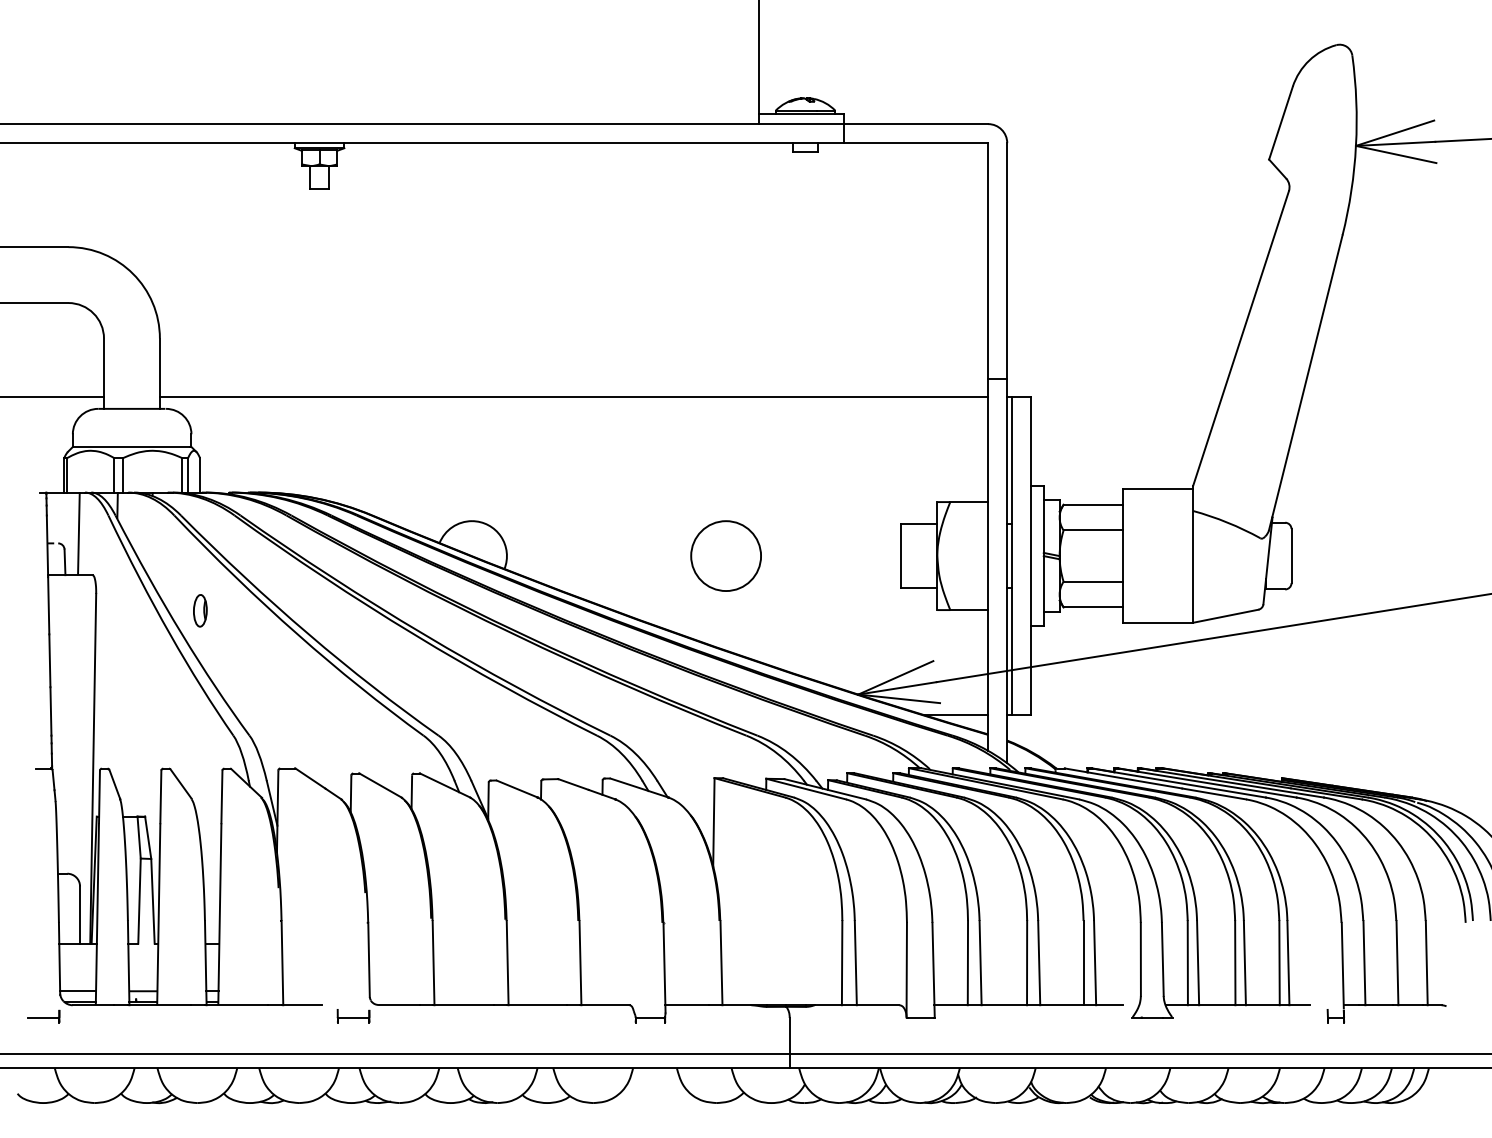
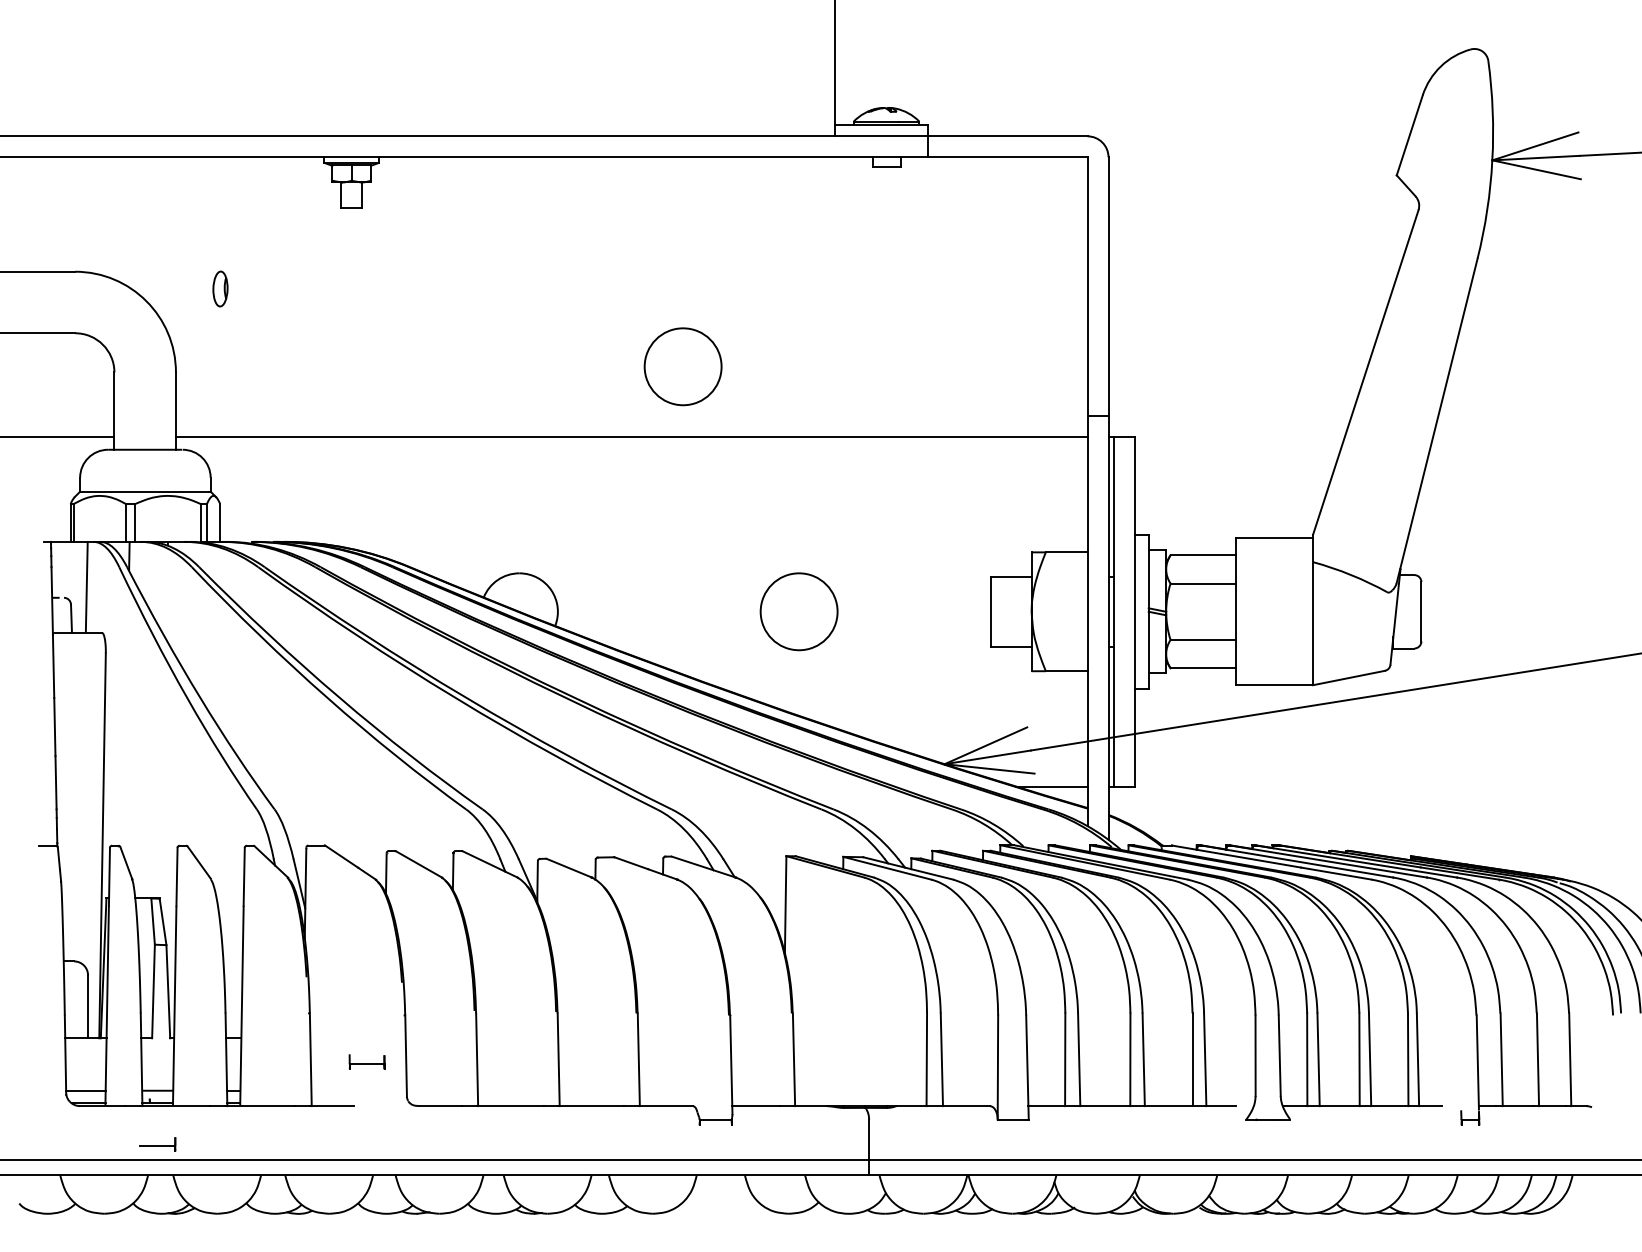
circle: (620, 333) -> (682, 366), added
part: (200, 610) -> (220, 288), moved
part: (353, 1015) -> (366, 1061), moved
part: (43, 1016) -> (157, 1144), moved

